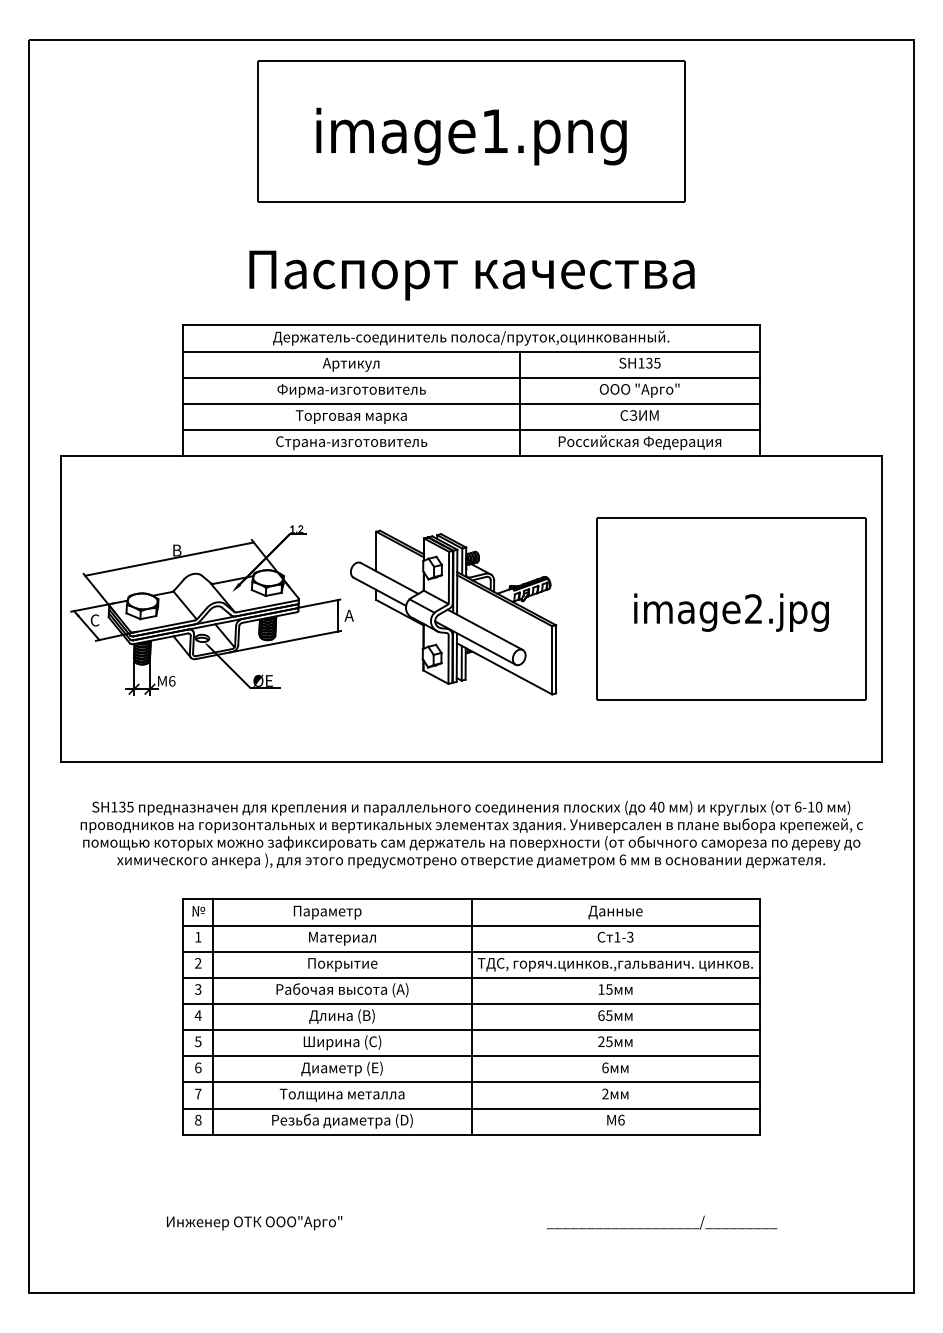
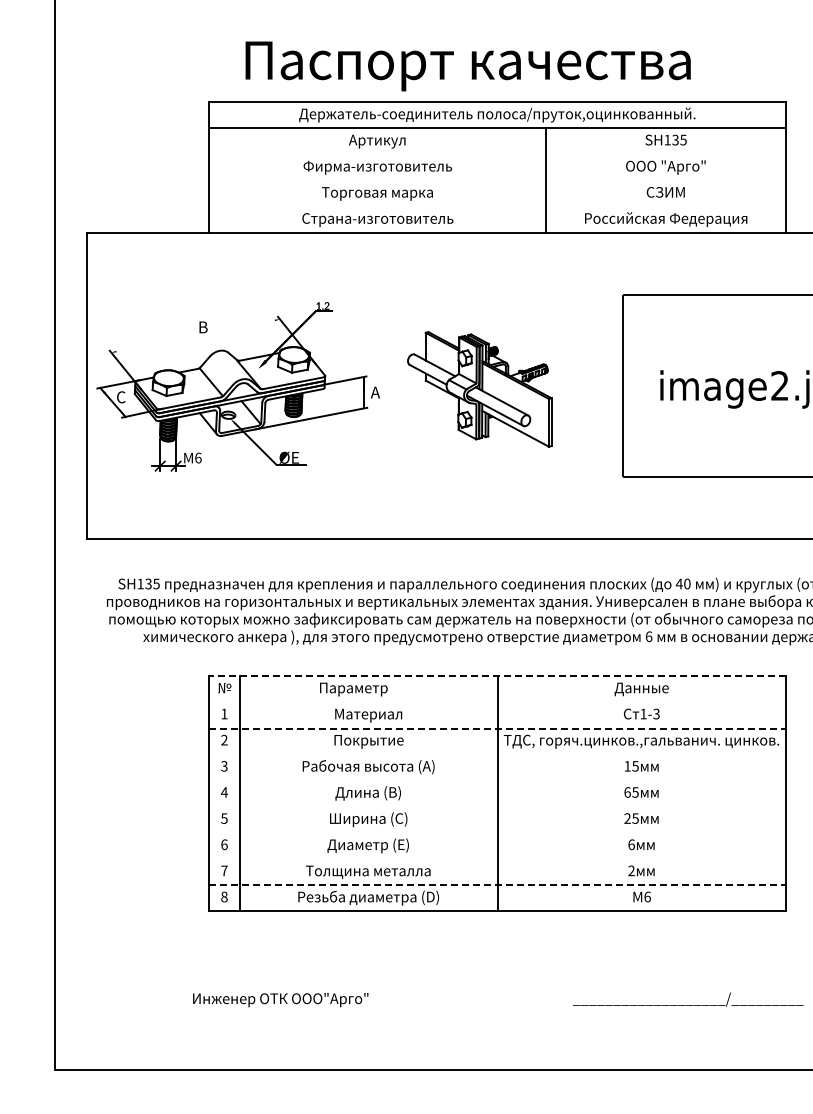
text: (471, 275) -> (467, 66), moved
line: (471, 377) -> (497, 154), removed
line: (471, 403) -> (497, 180), removed
line: (471, 429) -> (497, 206), removed
line: (169, 558) -> (195, 335), removed
part: (453, 612) -> (479, 389), size x0.7
line: (470, 899) -> (496, 676), solid -> dashed
line: (471, 925) -> (497, 702), removed
line: (471, 951) -> (497, 728), solid -> dashed
line: (471, 977) -> (497, 754), removed
line: (471, 1003) -> (497, 780), removed
line: (471, 1030) -> (497, 807), removed
line: (471, 1056) -> (497, 833), removed
line: (471, 1082) -> (497, 859), removed
line: (471, 1108) -> (497, 885), solid -> dashed

